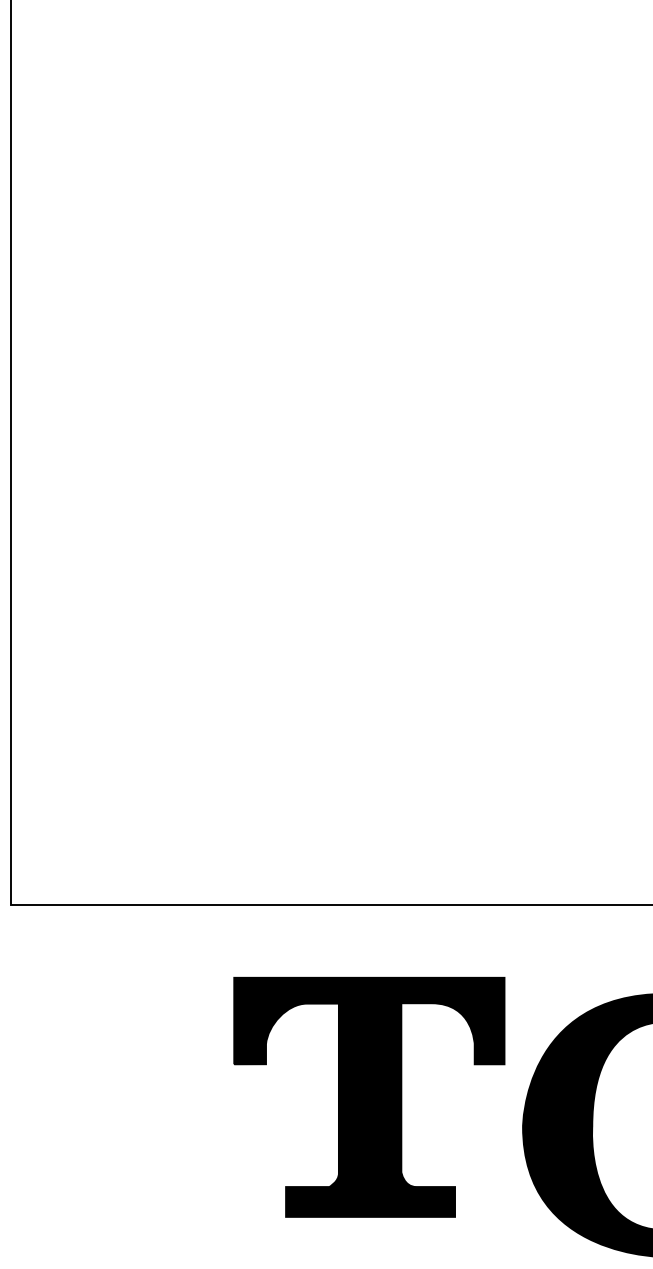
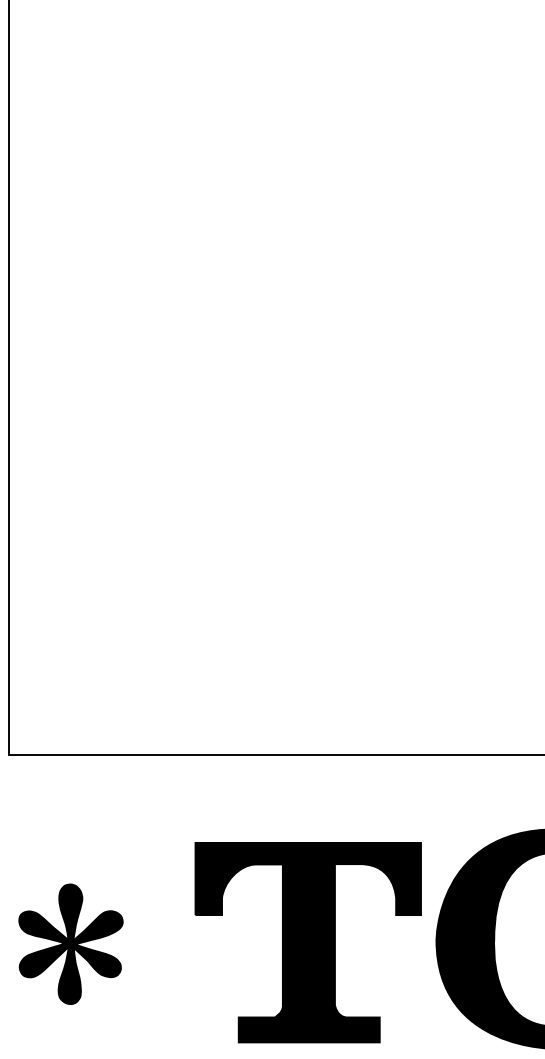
part: (368, 1097) -> (307, 942), moved
part: (84, 1130) -> (70, 943), added

